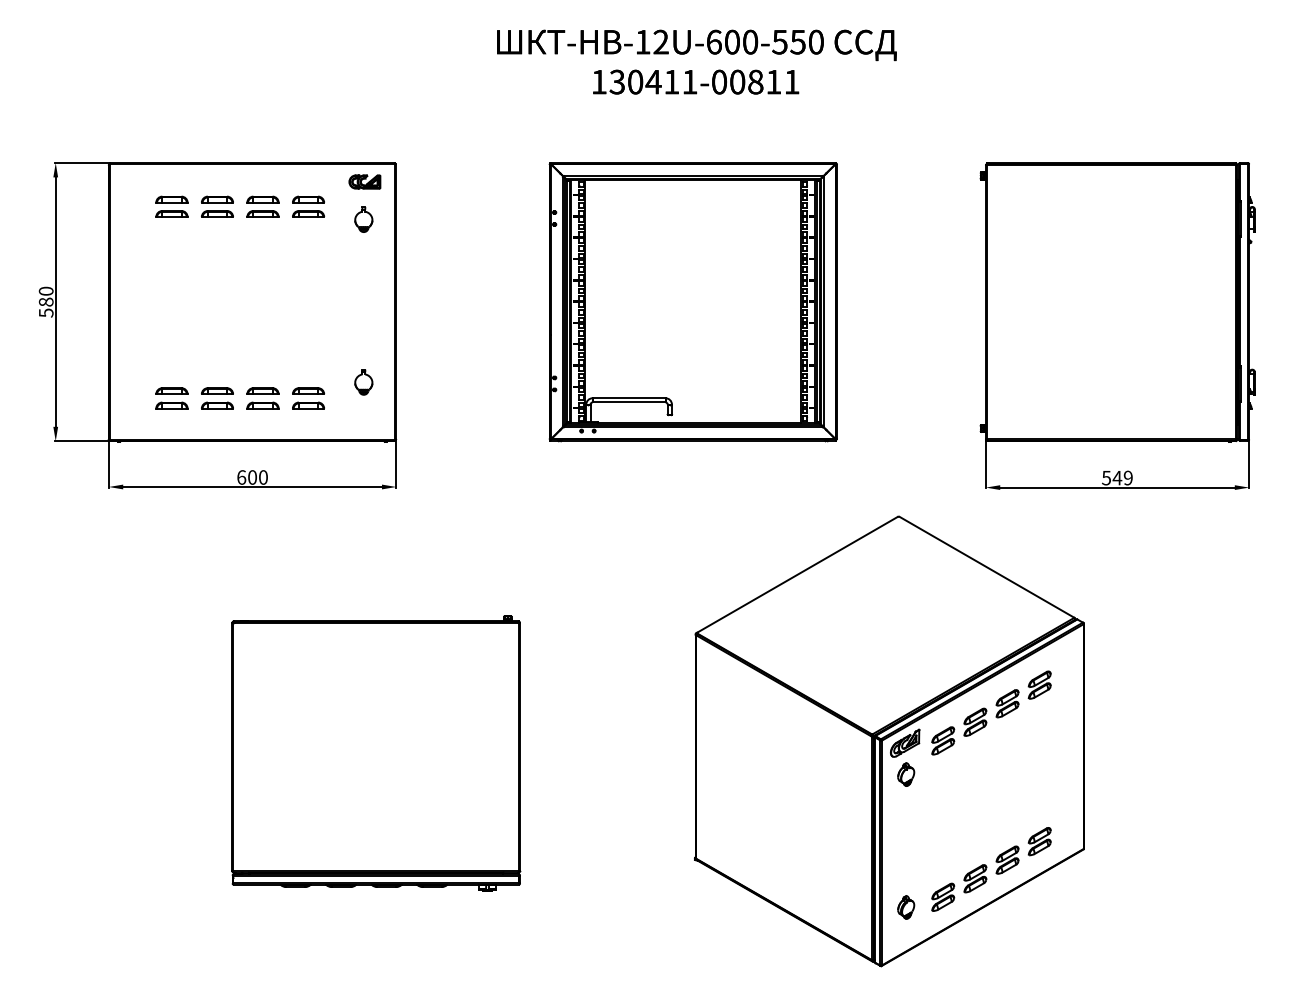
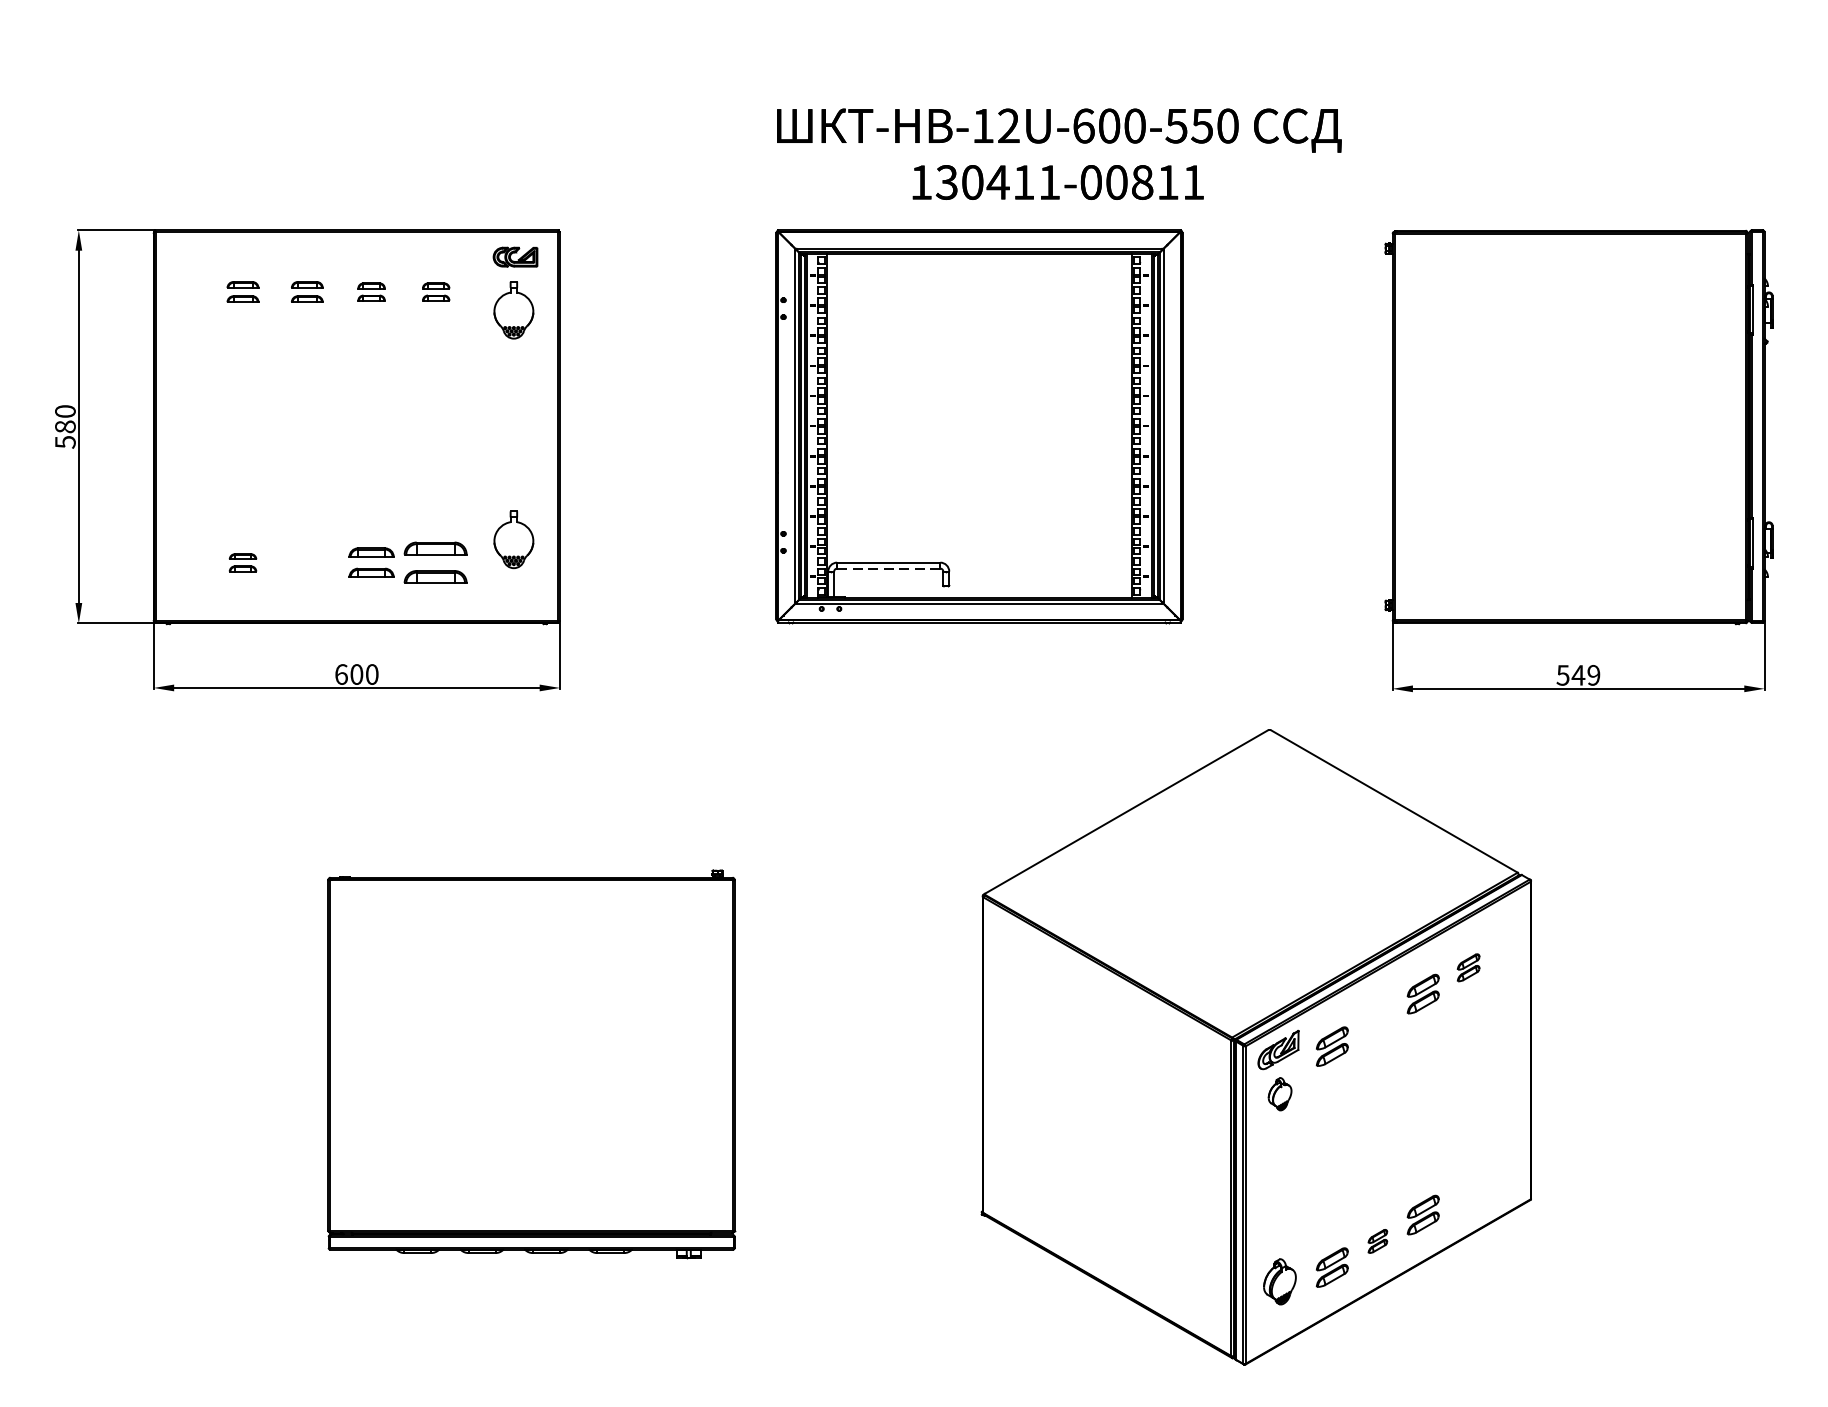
text: (696, 61) -> (1058, 153), moved
part: (171, 206) -> (242, 291), size x0.7
part: (217, 206) -> (307, 291), size x0.7
part: (262, 206) -> (370, 291), size x0.6
part: (308, 206) -> (435, 291), size x0.6
part: (363, 219) -> (513, 310), size x1.6
part: (363, 382) -> (513, 540), size x1.6
part: (171, 398) -> (242, 562), size x0.6
part: (217, 398) -> (307, 562), removed
part: (308, 398) -> (435, 562), size x1.4
line: (629, 402) -> (889, 568), solid -> dashed
part: (1039, 684) -> (1468, 966), size x0.7
part: (975, 721) -> (1378, 1019), removed
part: (1039, 841) -> (1468, 1188), removed
part: (975, 878) -> (1378, 1240), size x0.6
part: (906, 907) -> (1280, 1281), size x1.4

